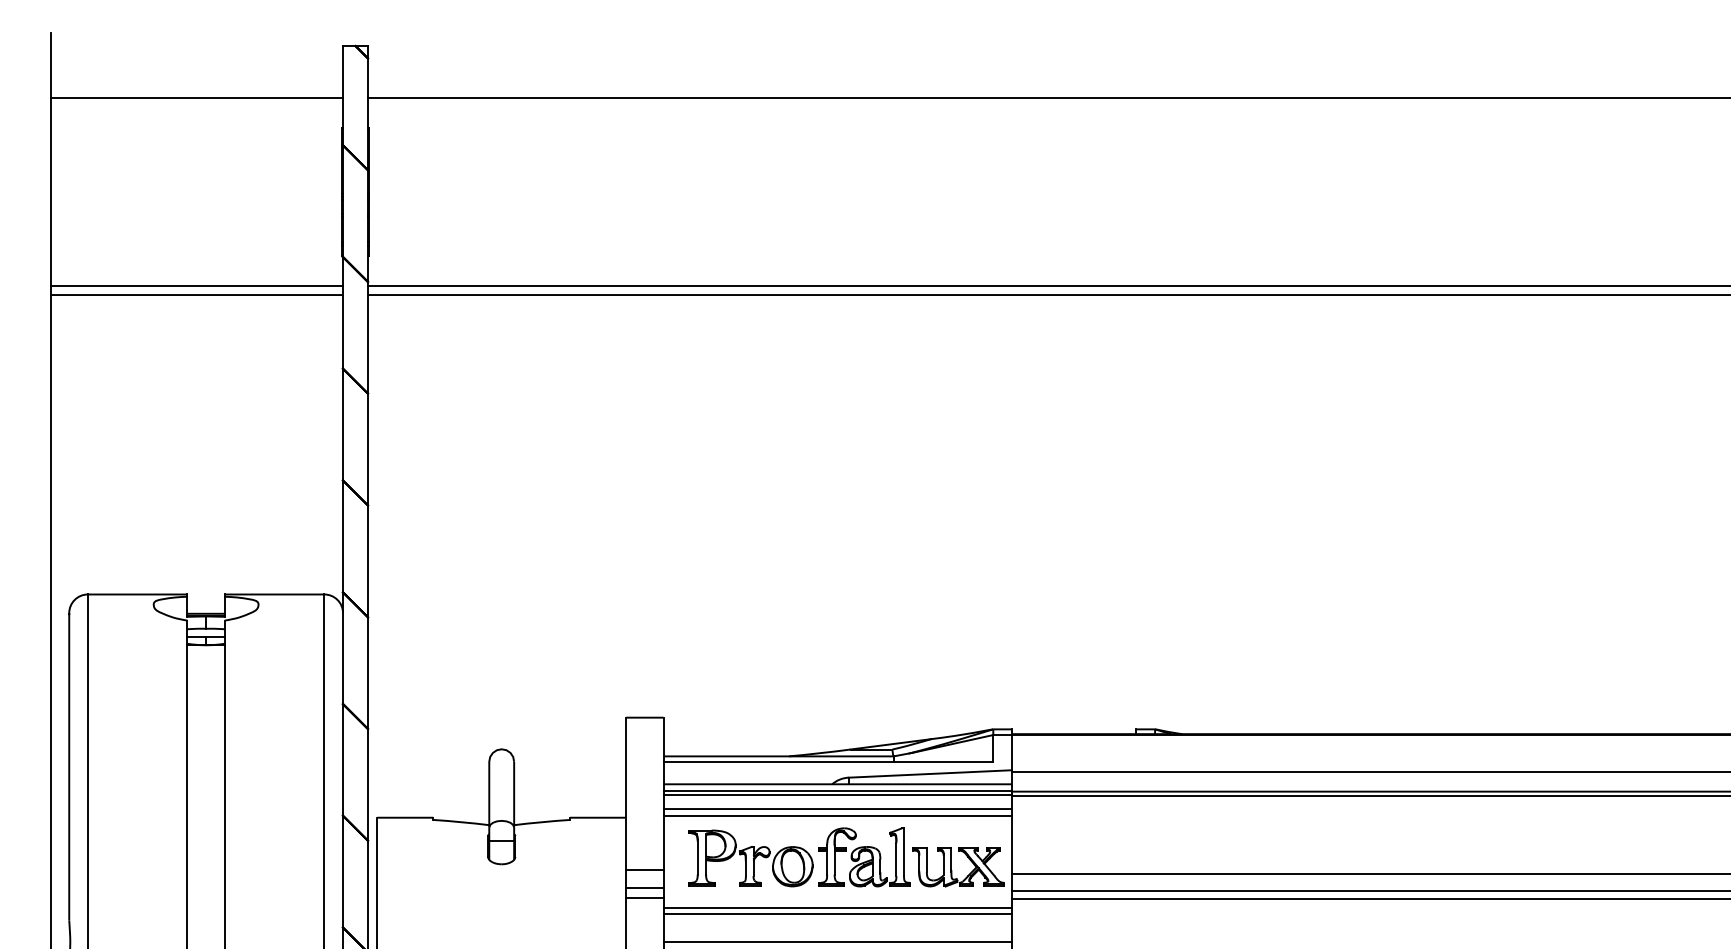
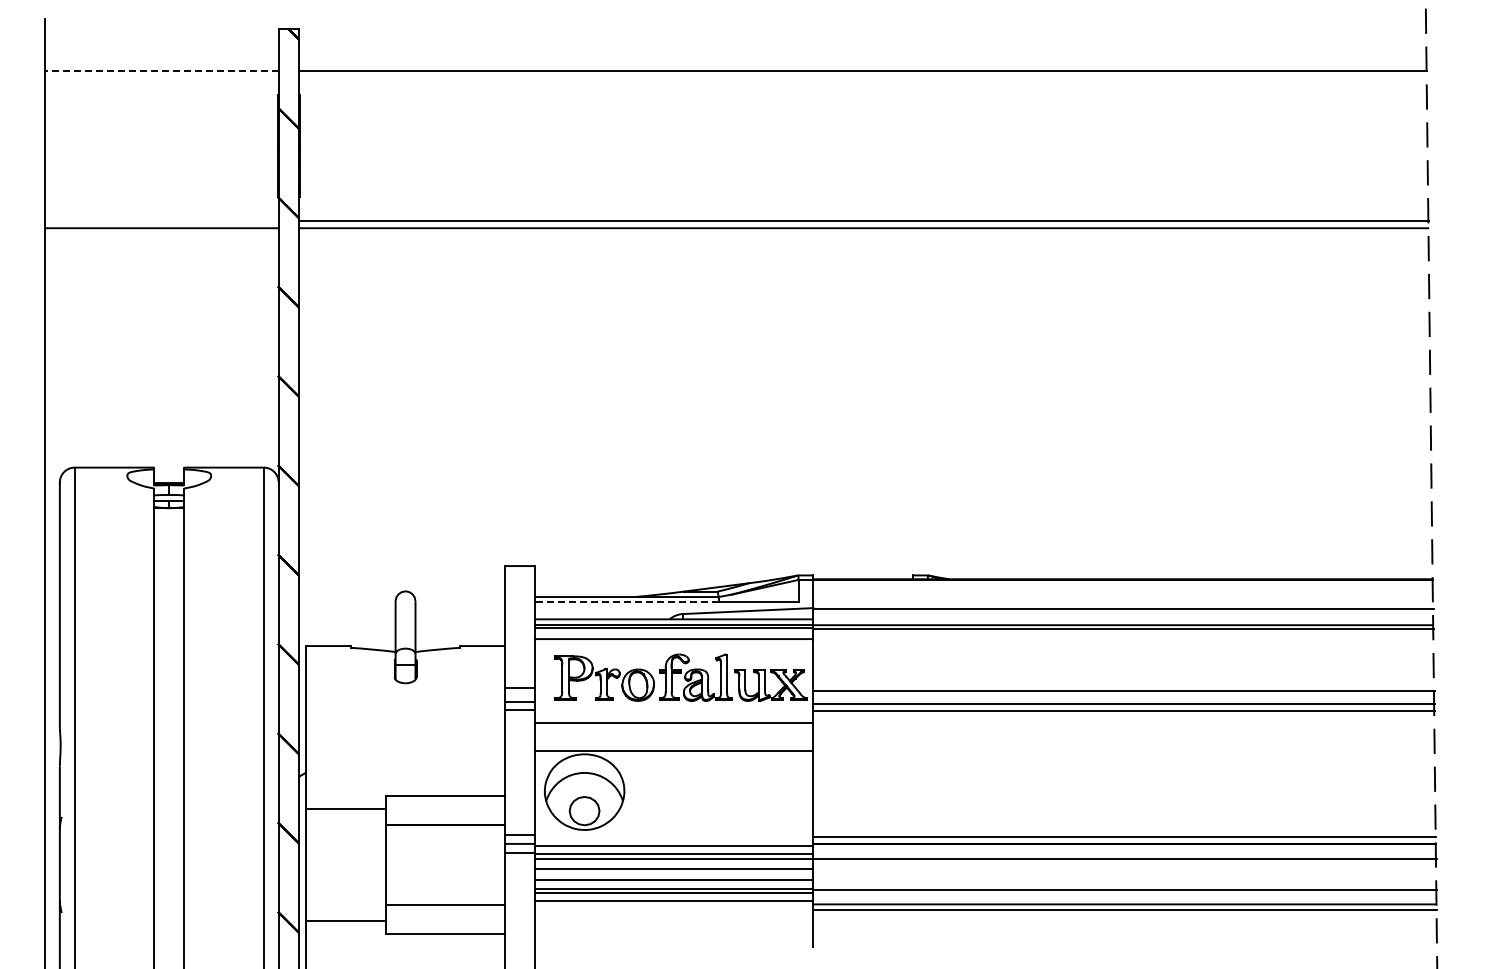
line: (196, 97) -> (161, 70), solid -> dashed
line: (196, 285) -> (161, 220), removed
line: (778, 761) -> (626, 601), solid -> dashed
line: (836, 815) -> (673, 644), removed
line: (836, 908) -> (673, 718), removed
line: (836, 942) -> (673, 745), removed

